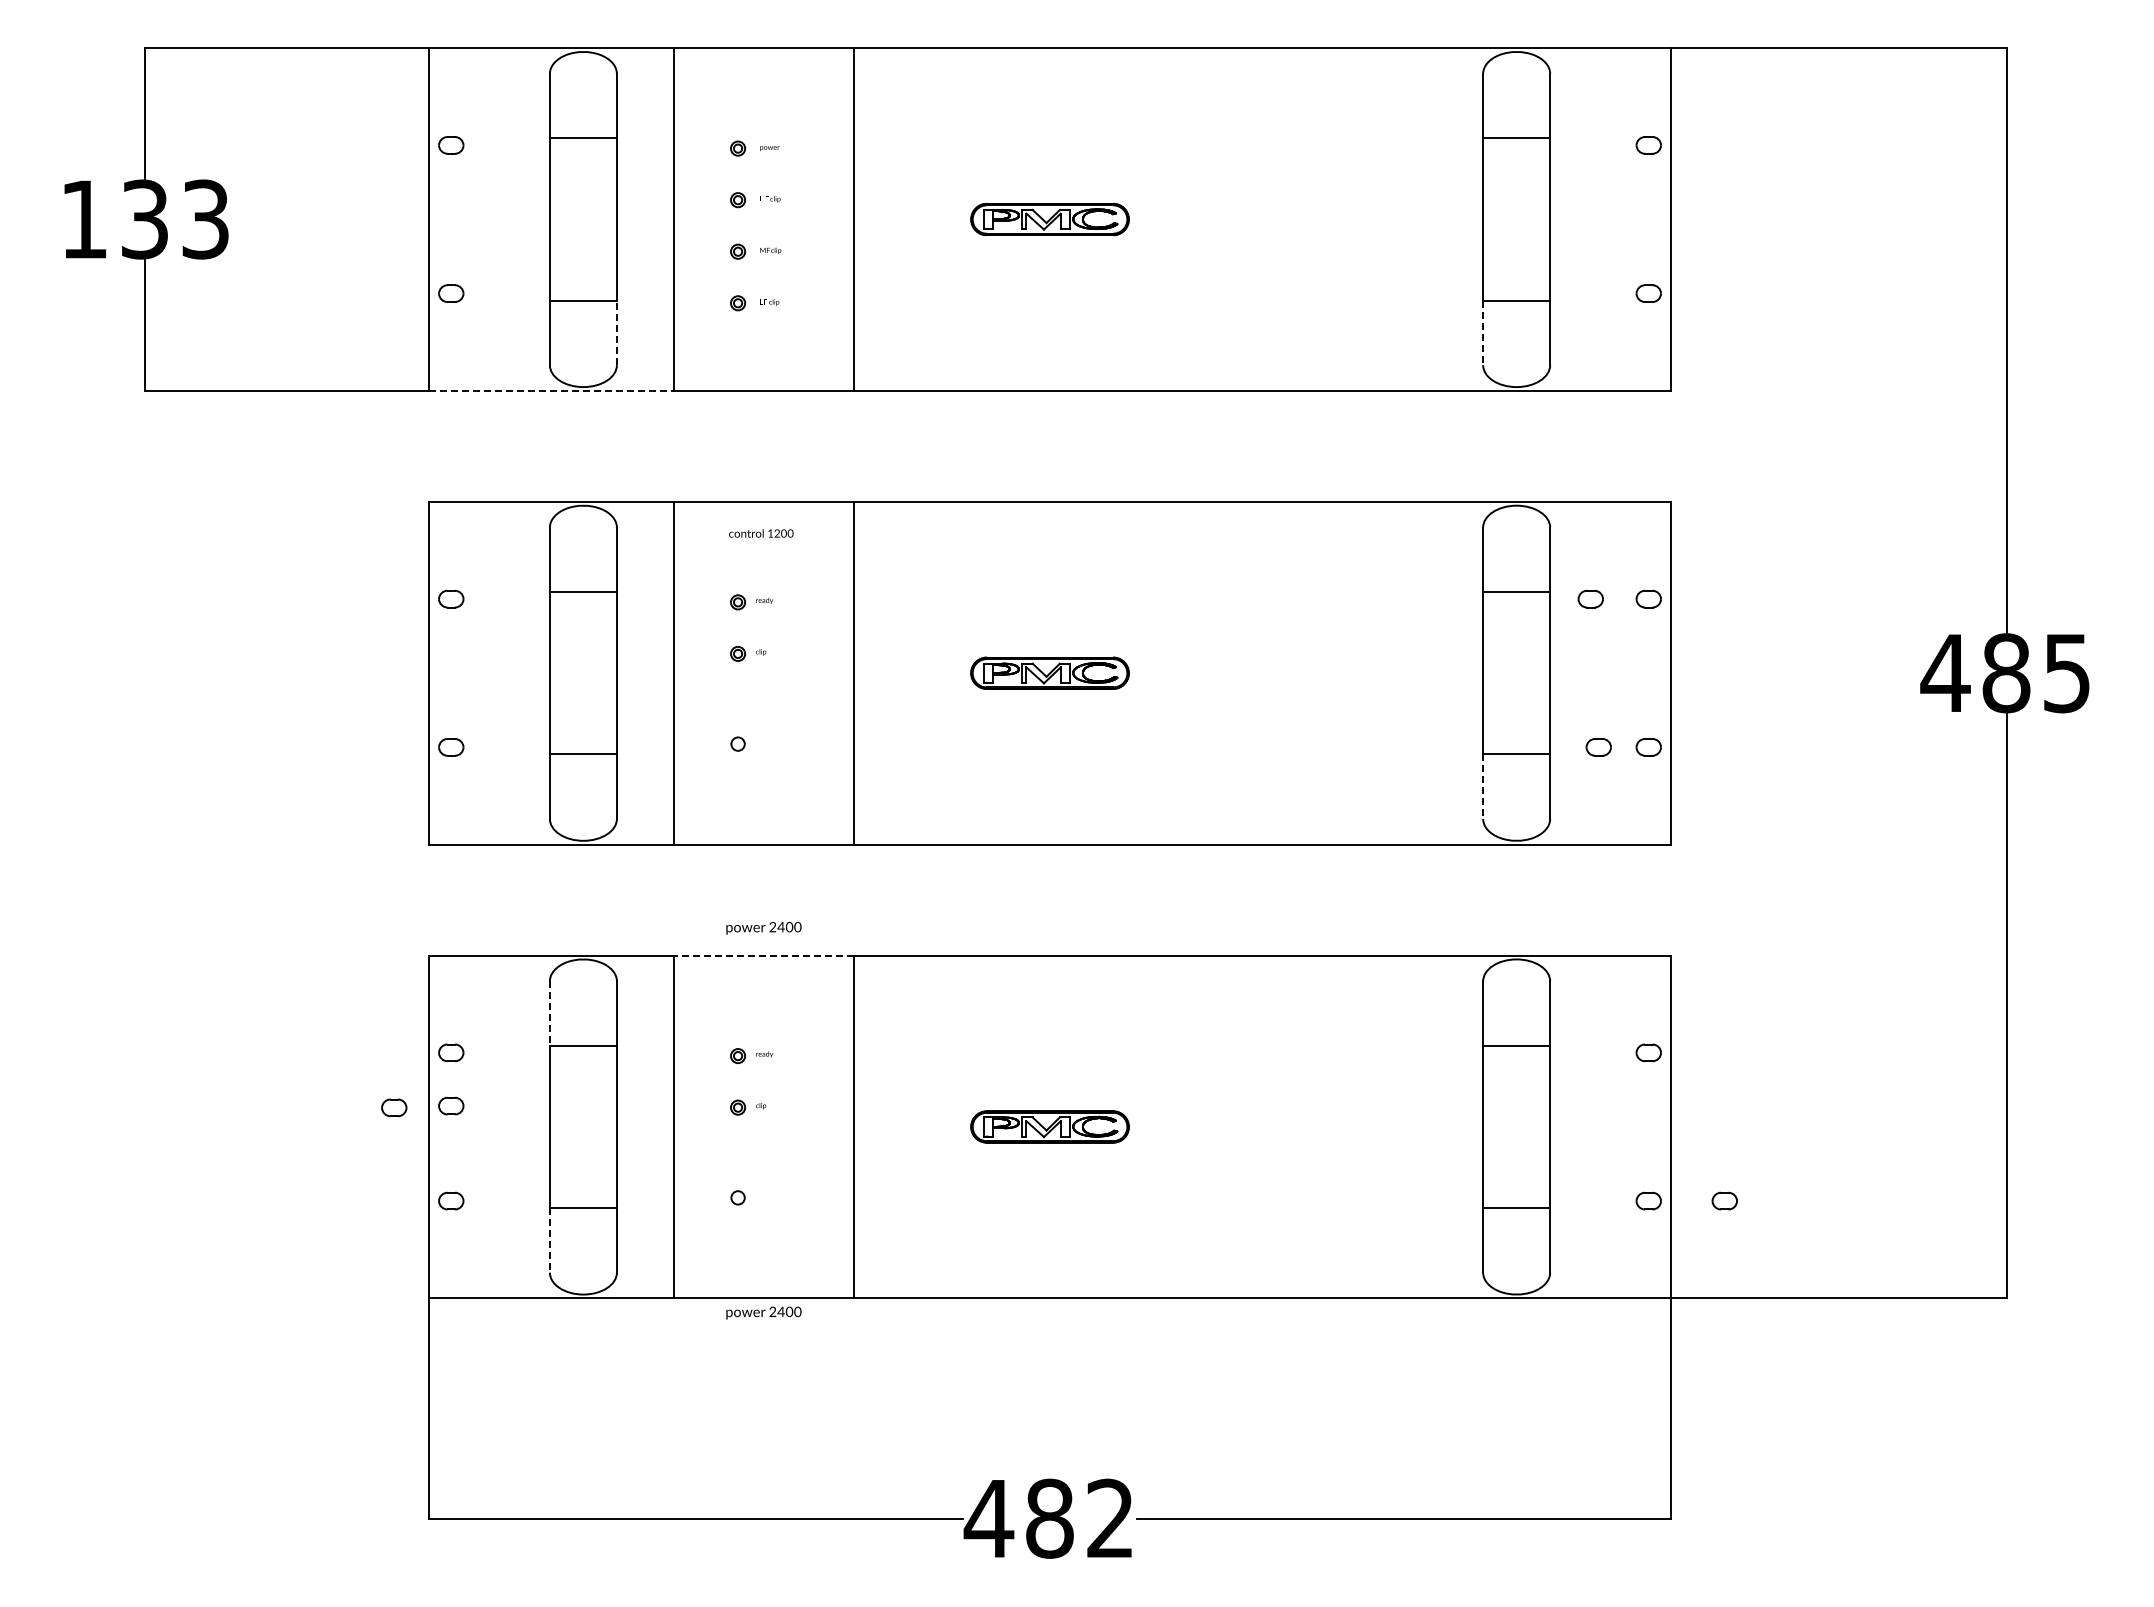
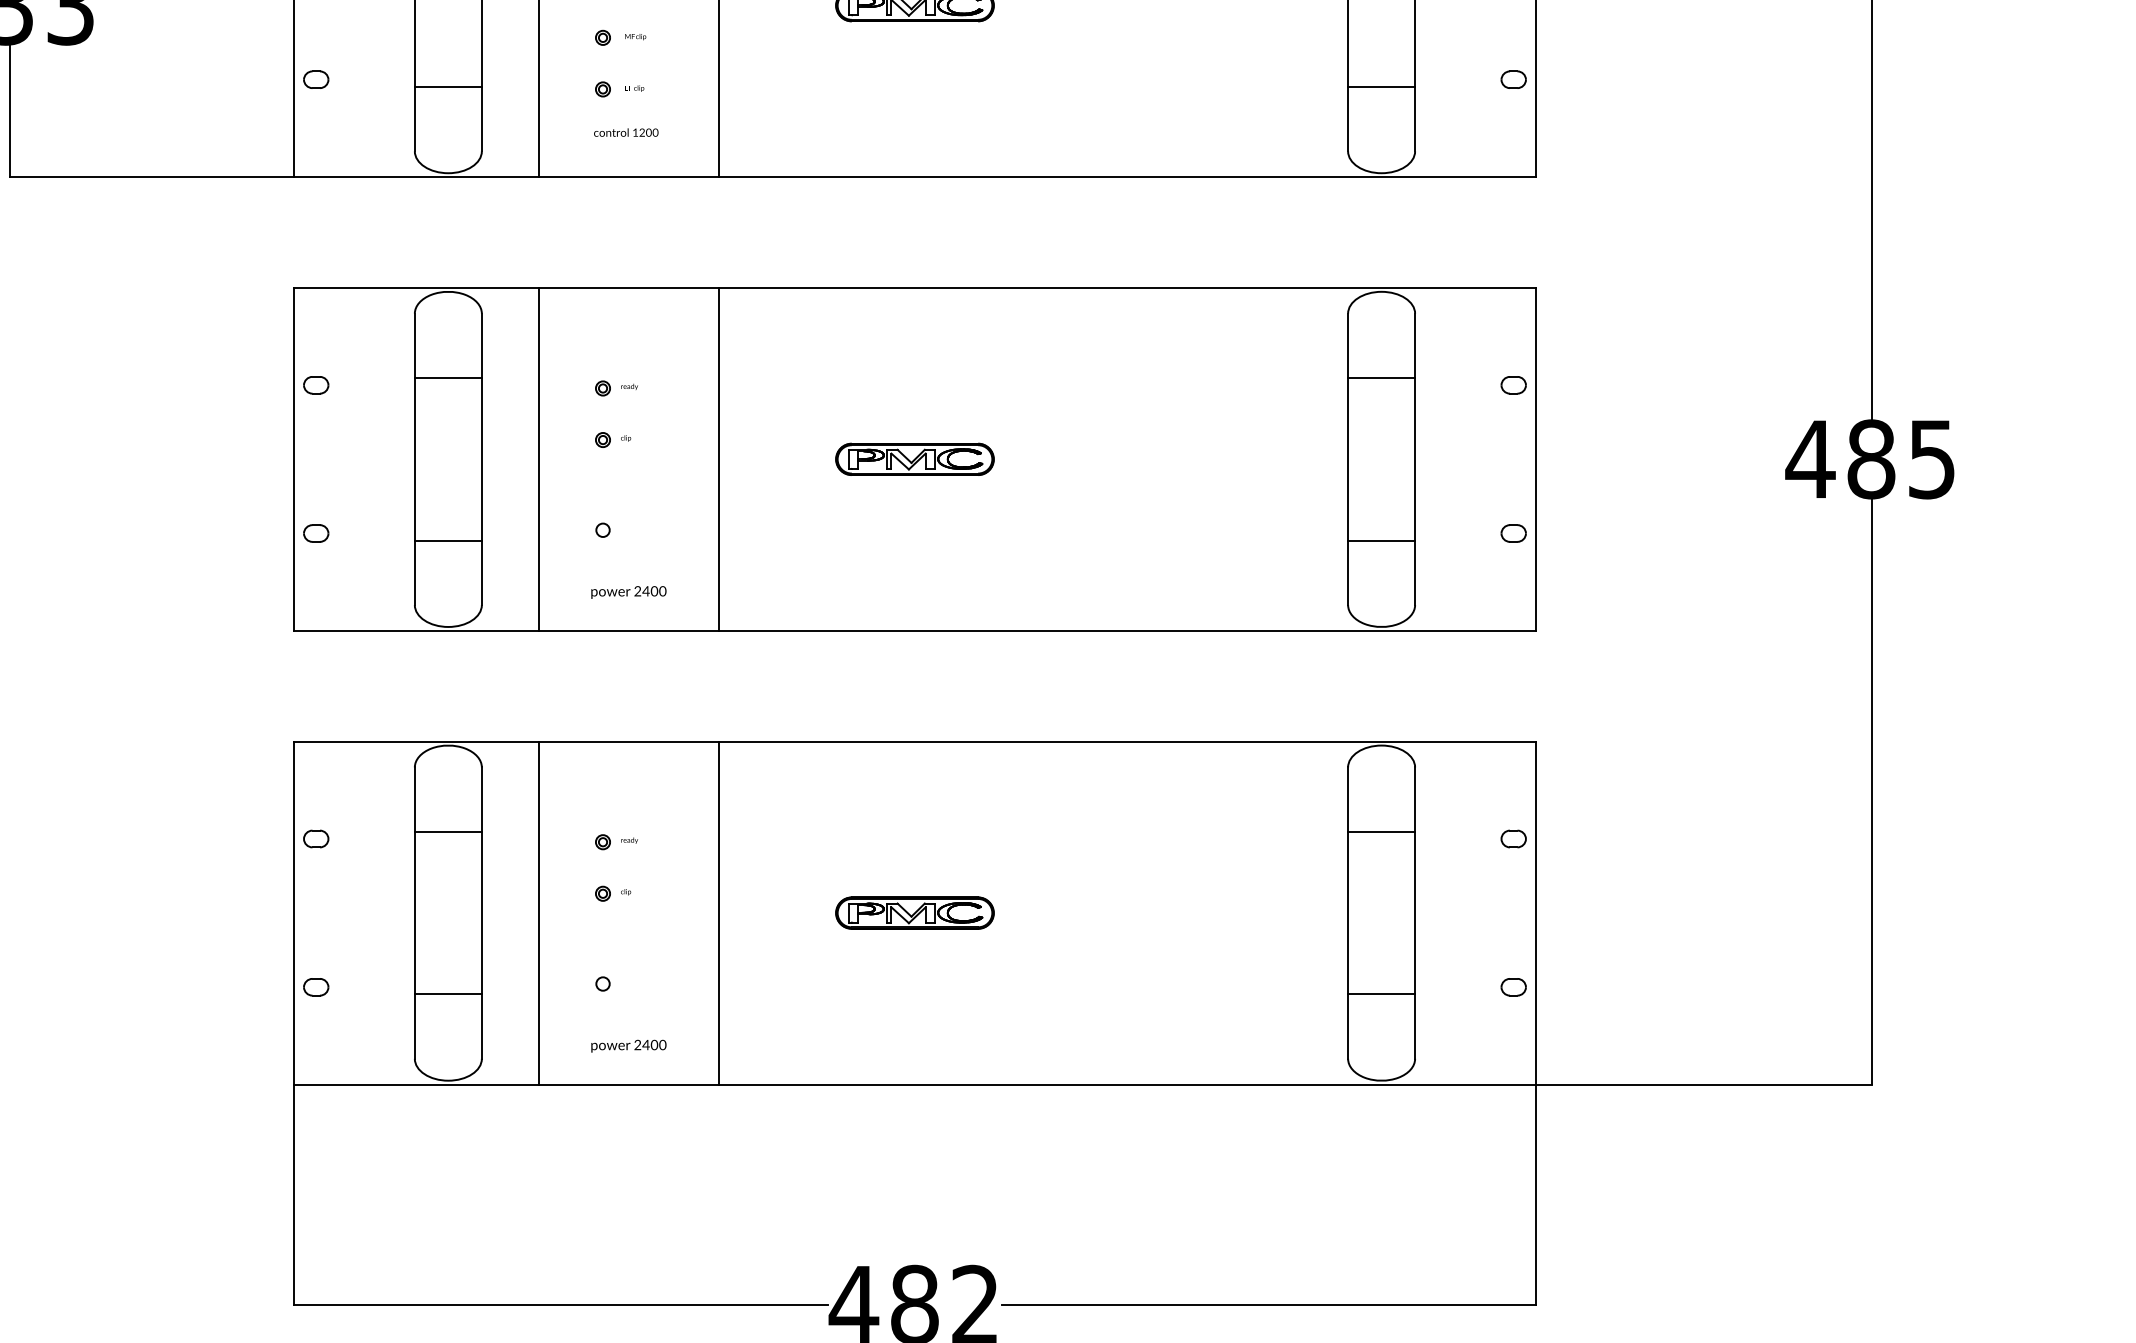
line: (616, 332) -> (481, 118), dashed -> solid
line: (1483, 333) -> (1348, 119), dashed -> solid
line: (551, 390) -> (416, 176), dashed -> solid
text: (761, 533) -> (626, 132), moved
part: (1590, 598) -> (1455, 384), removed
part: (1598, 747) -> (1463, 533), removed
line: (1483, 787) -> (1348, 573), dashed -> solid
text: (763, 928) -> (628, 592), moved
line: (763, 955) -> (628, 741), dashed -> solid
line: (549, 1014) -> (414, 800), dashed -> solid
part: (451, 1105) -> (316, 891), removed
part: (394, 1107) -> (259, 893), removed
part: (1724, 1200) -> (1589, 986), removed
line: (549, 1240) -> (414, 1026), dashed -> solid
text: (763, 1312) -> (628, 1045), moved

